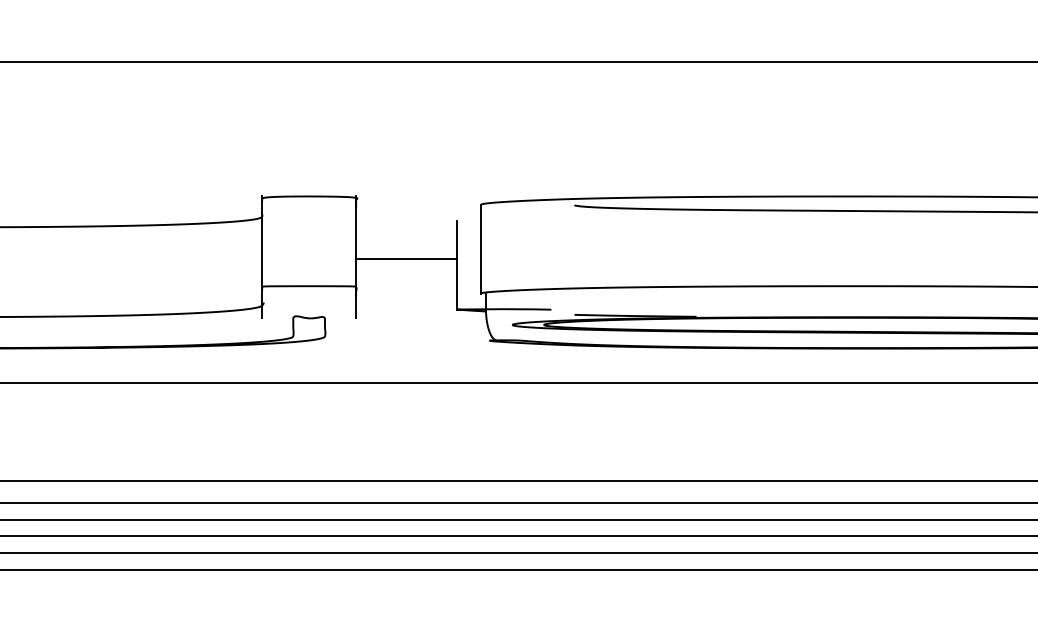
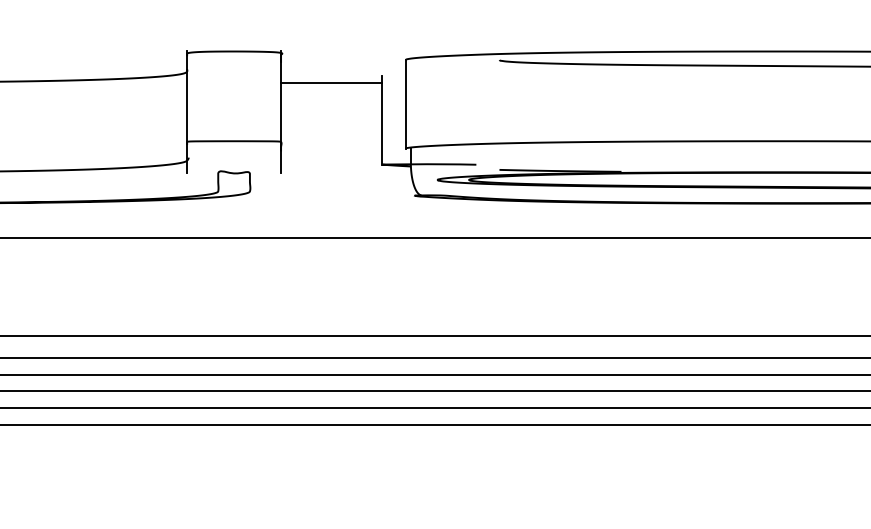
line: (406, 259) -> (331, 83), moved

